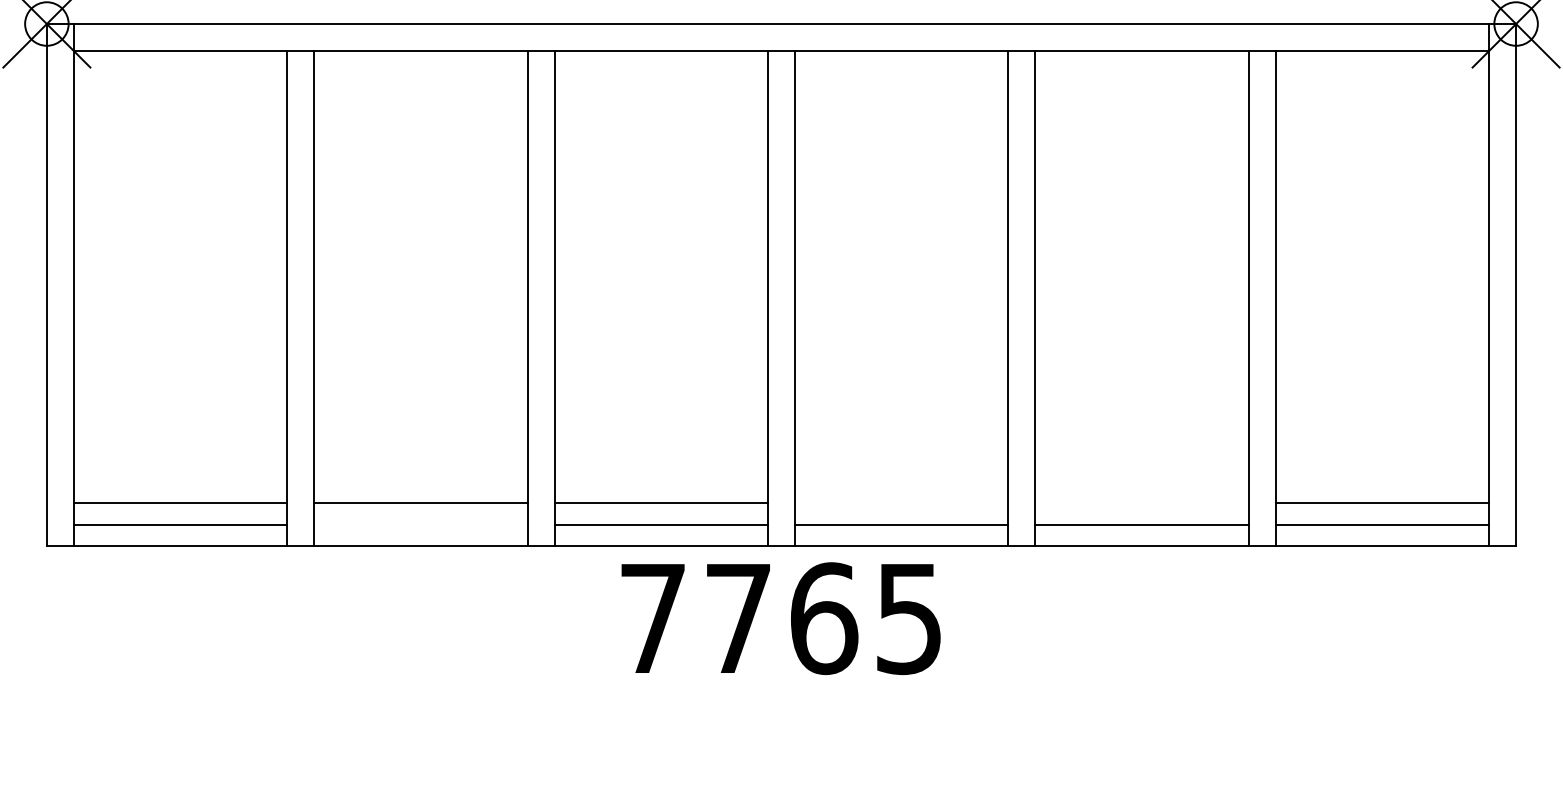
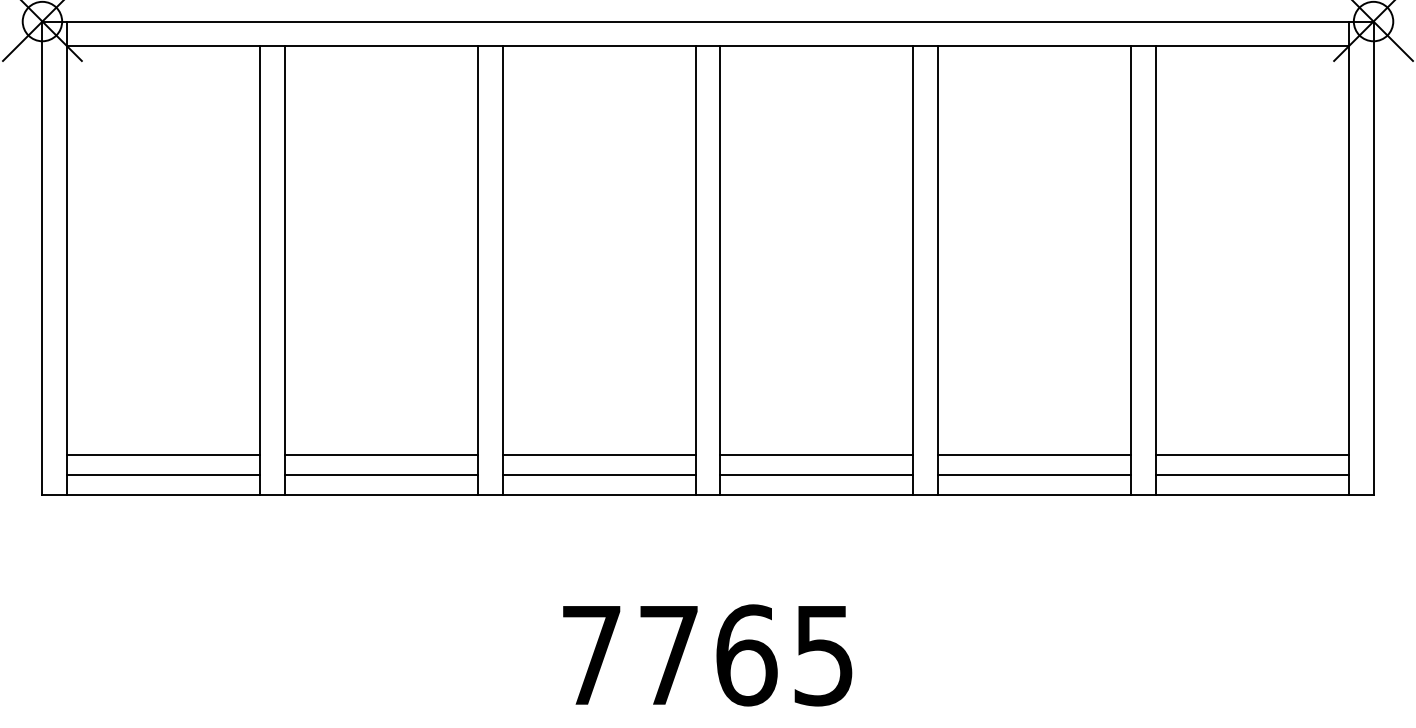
line: (901, 502) -> (816, 455), added
line: (1141, 502) -> (1034, 455), added
line: (420, 524) -> (380, 474), added
text: (780, 618) -> (707, 655), moved

